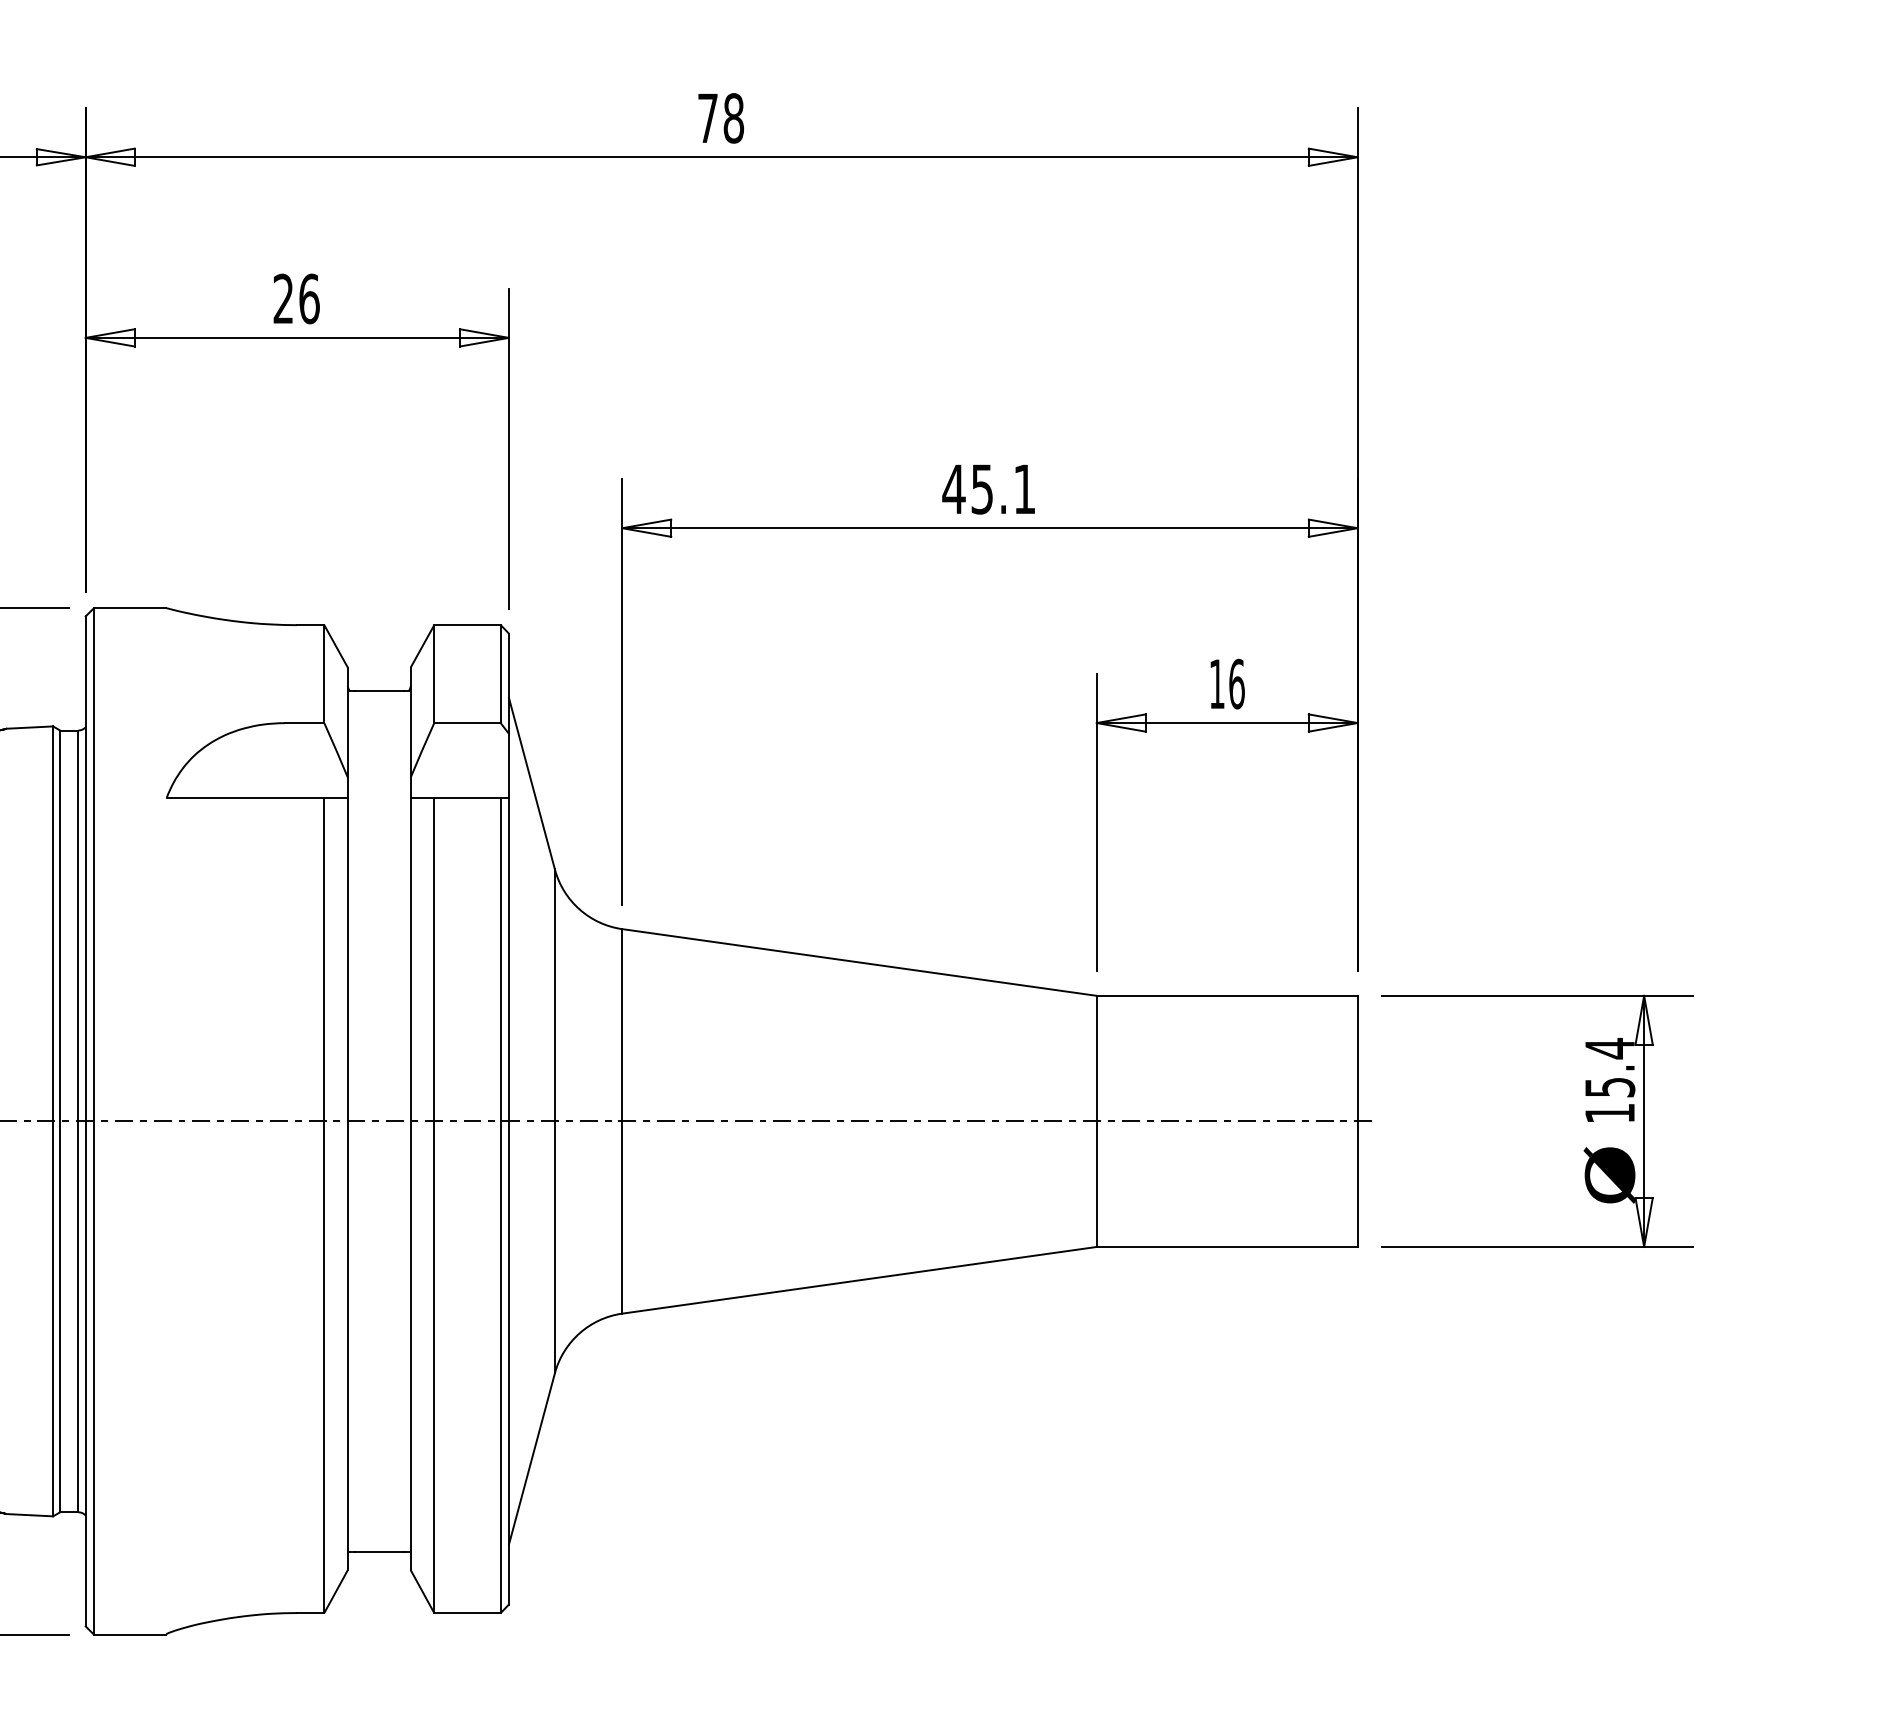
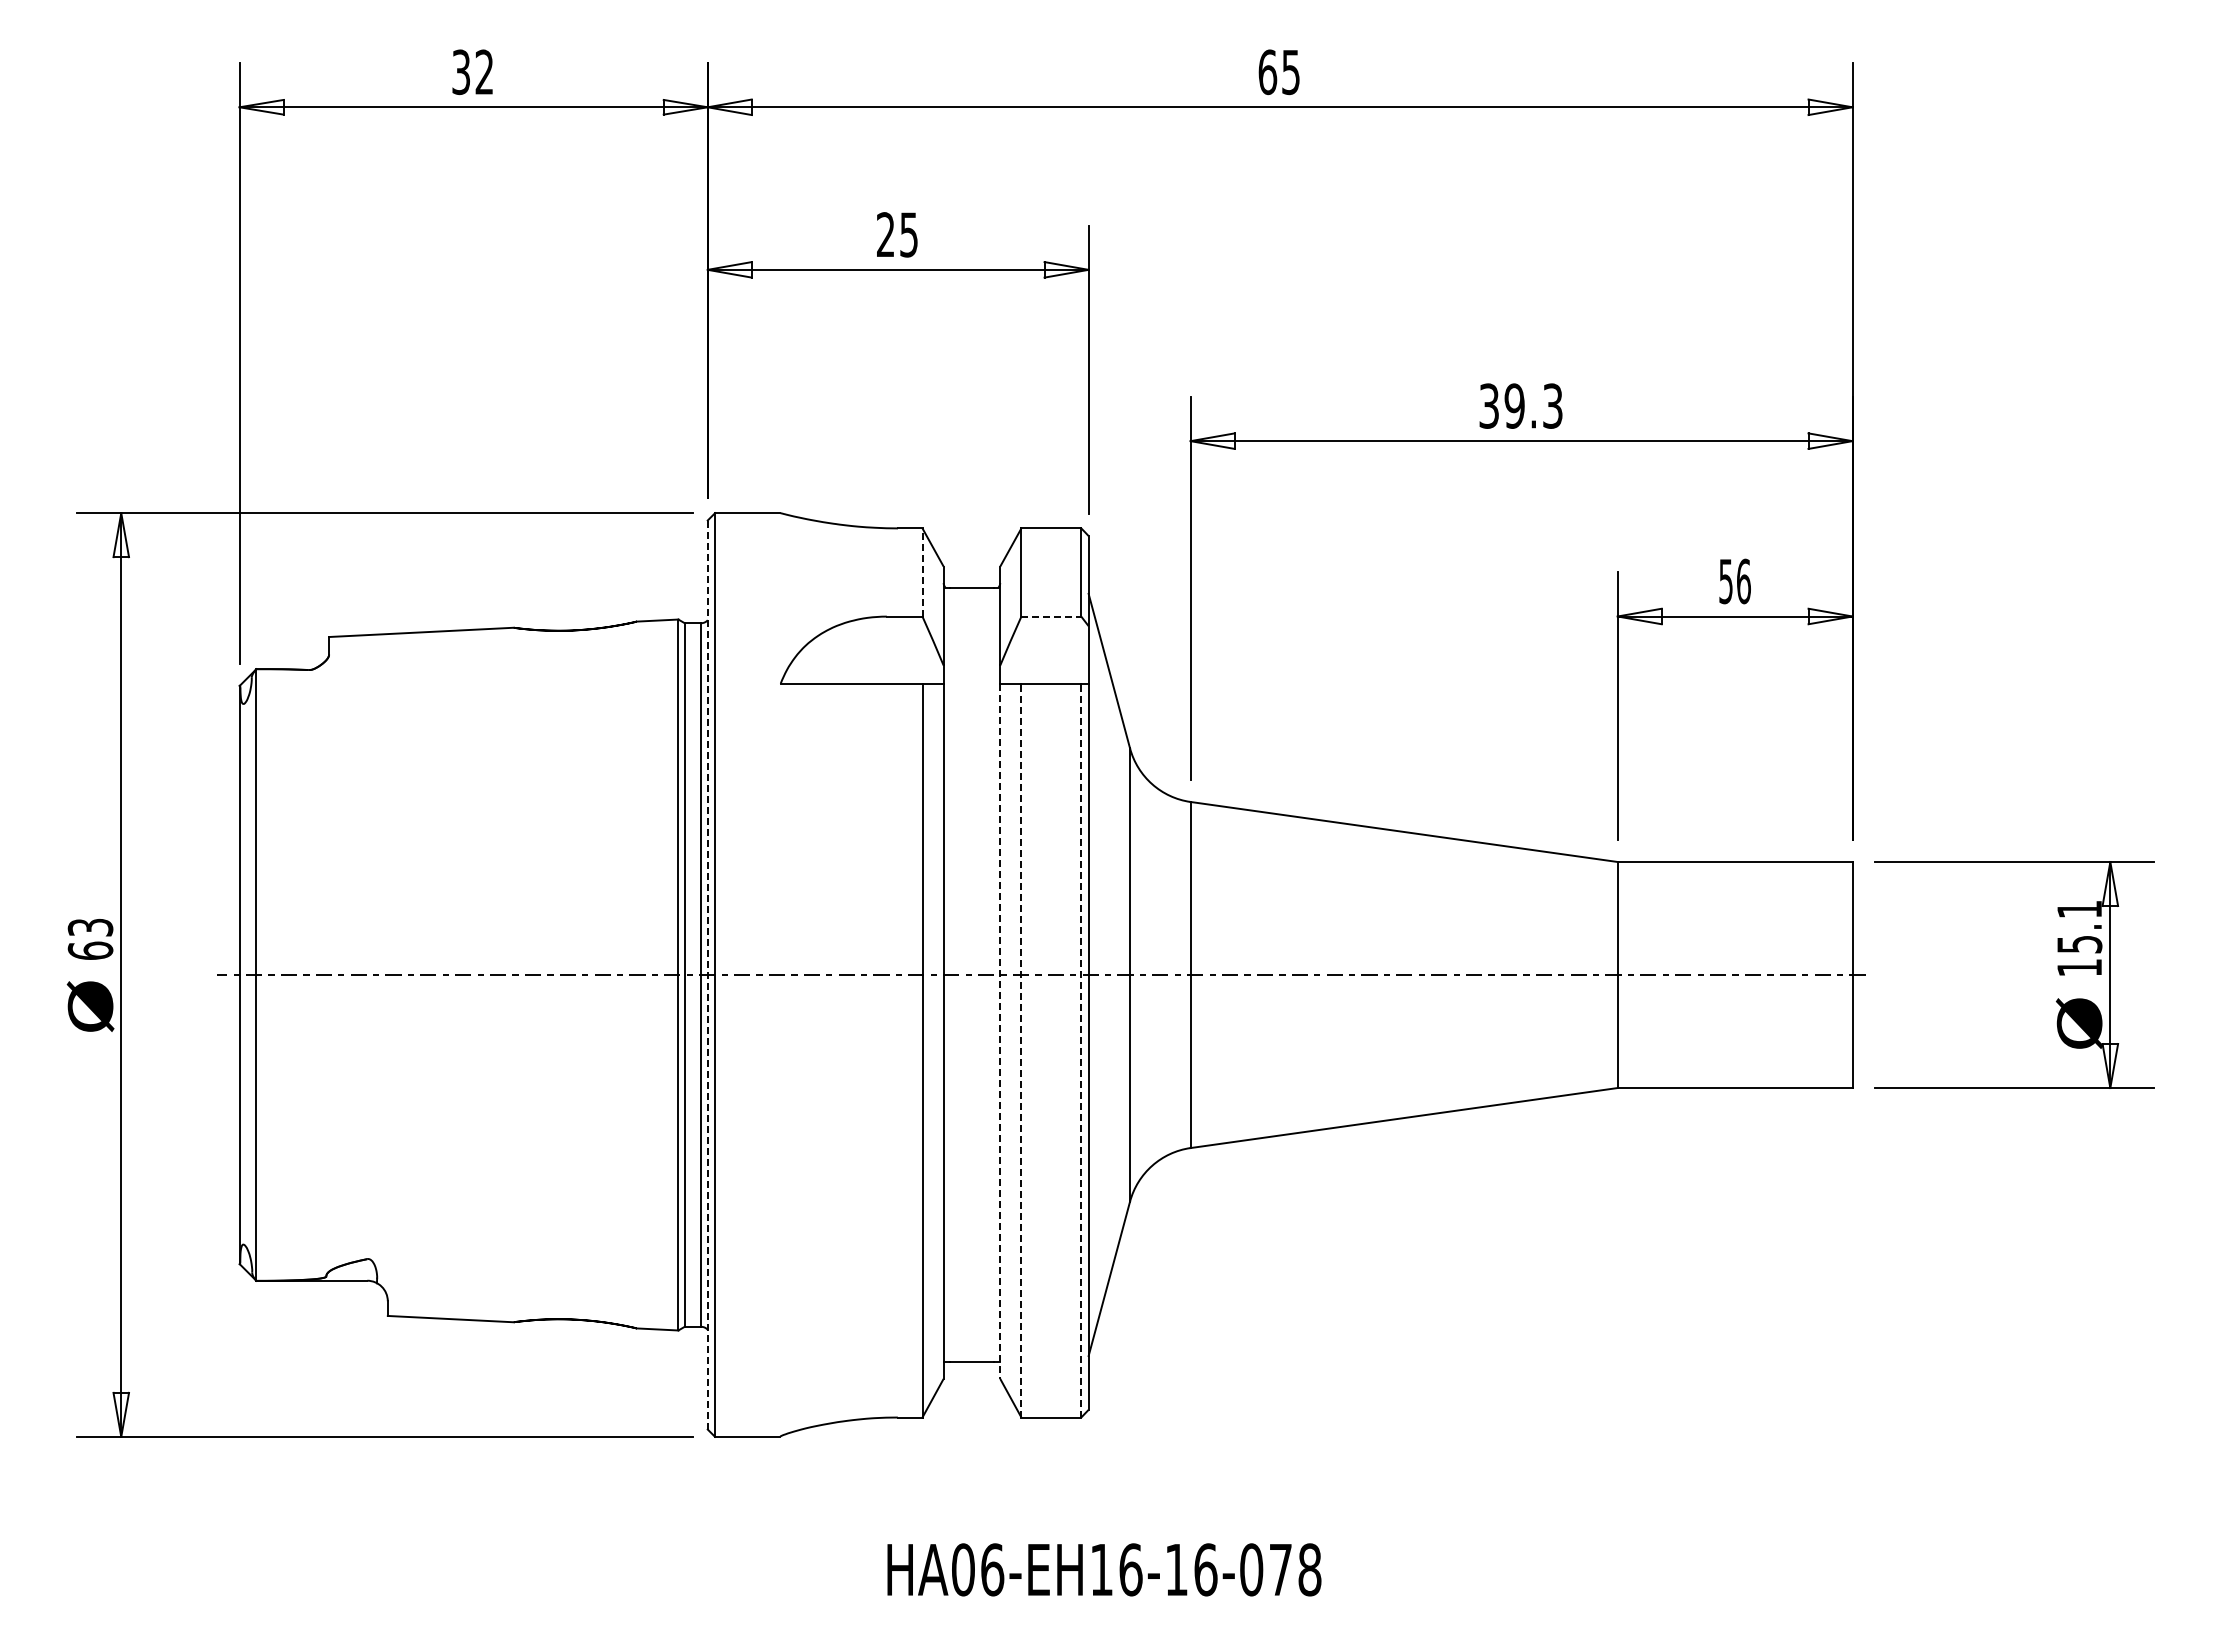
text: (721, 118) -> (1279, 72), 78 -> 65
text: (309, 298) -> (909, 234), 26 -> 25
text: (988, 488) -> (1520, 405), 45.1 -> 39.3
line: (324, 674) -> (922, 572), solid -> dashed
text: (1216, 684) -> (1725, 581), 16 -> 56
line: (467, 723) -> (1051, 616), solid -> dashed
text: (1609, 1048) -> (2079, 909), 15.4 -> 15.1
line: (85, 1121) -> (707, 975), solid -> dashed
line: (411, 1184) -> (1000, 1031), solid -> dashed
line: (434, 1205) -> (1021, 1050), solid -> dashed
line: (501, 1205) -> (1081, 1050), solid -> dashed

